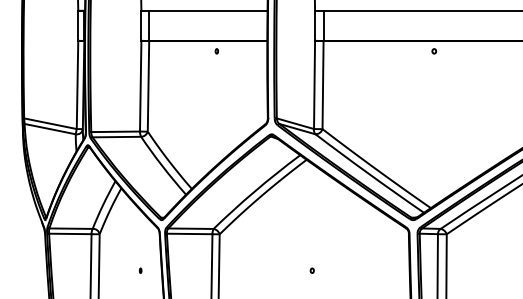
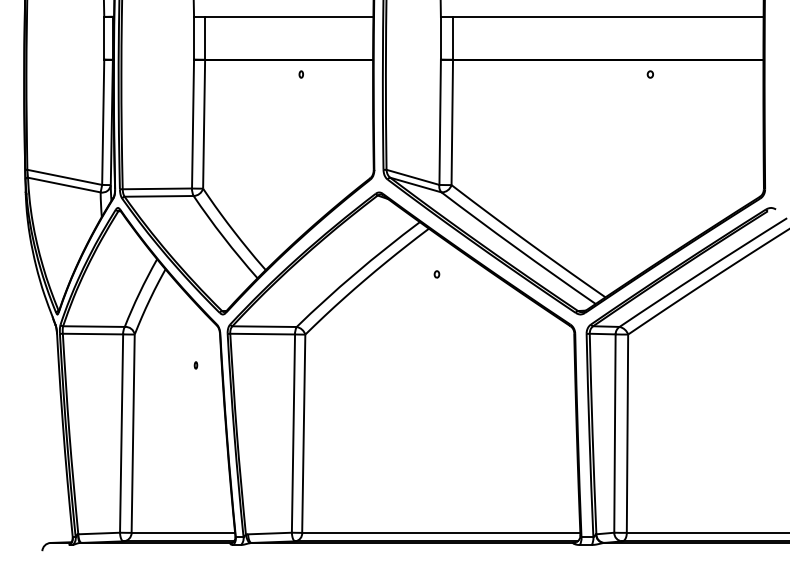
part: (433, 51) -> (649, 74), moved
part: (140, 270) -> (195, 365), moved
part: (311, 270) -> (436, 274), moved

